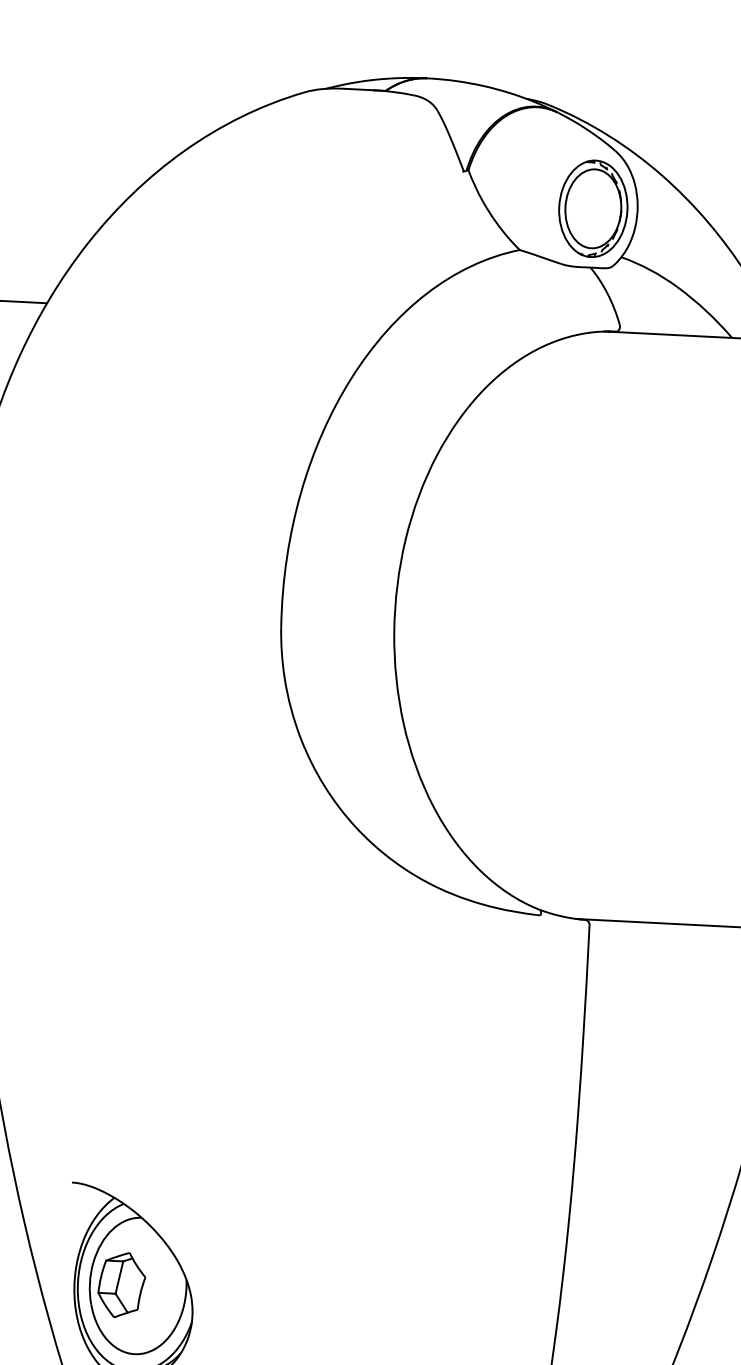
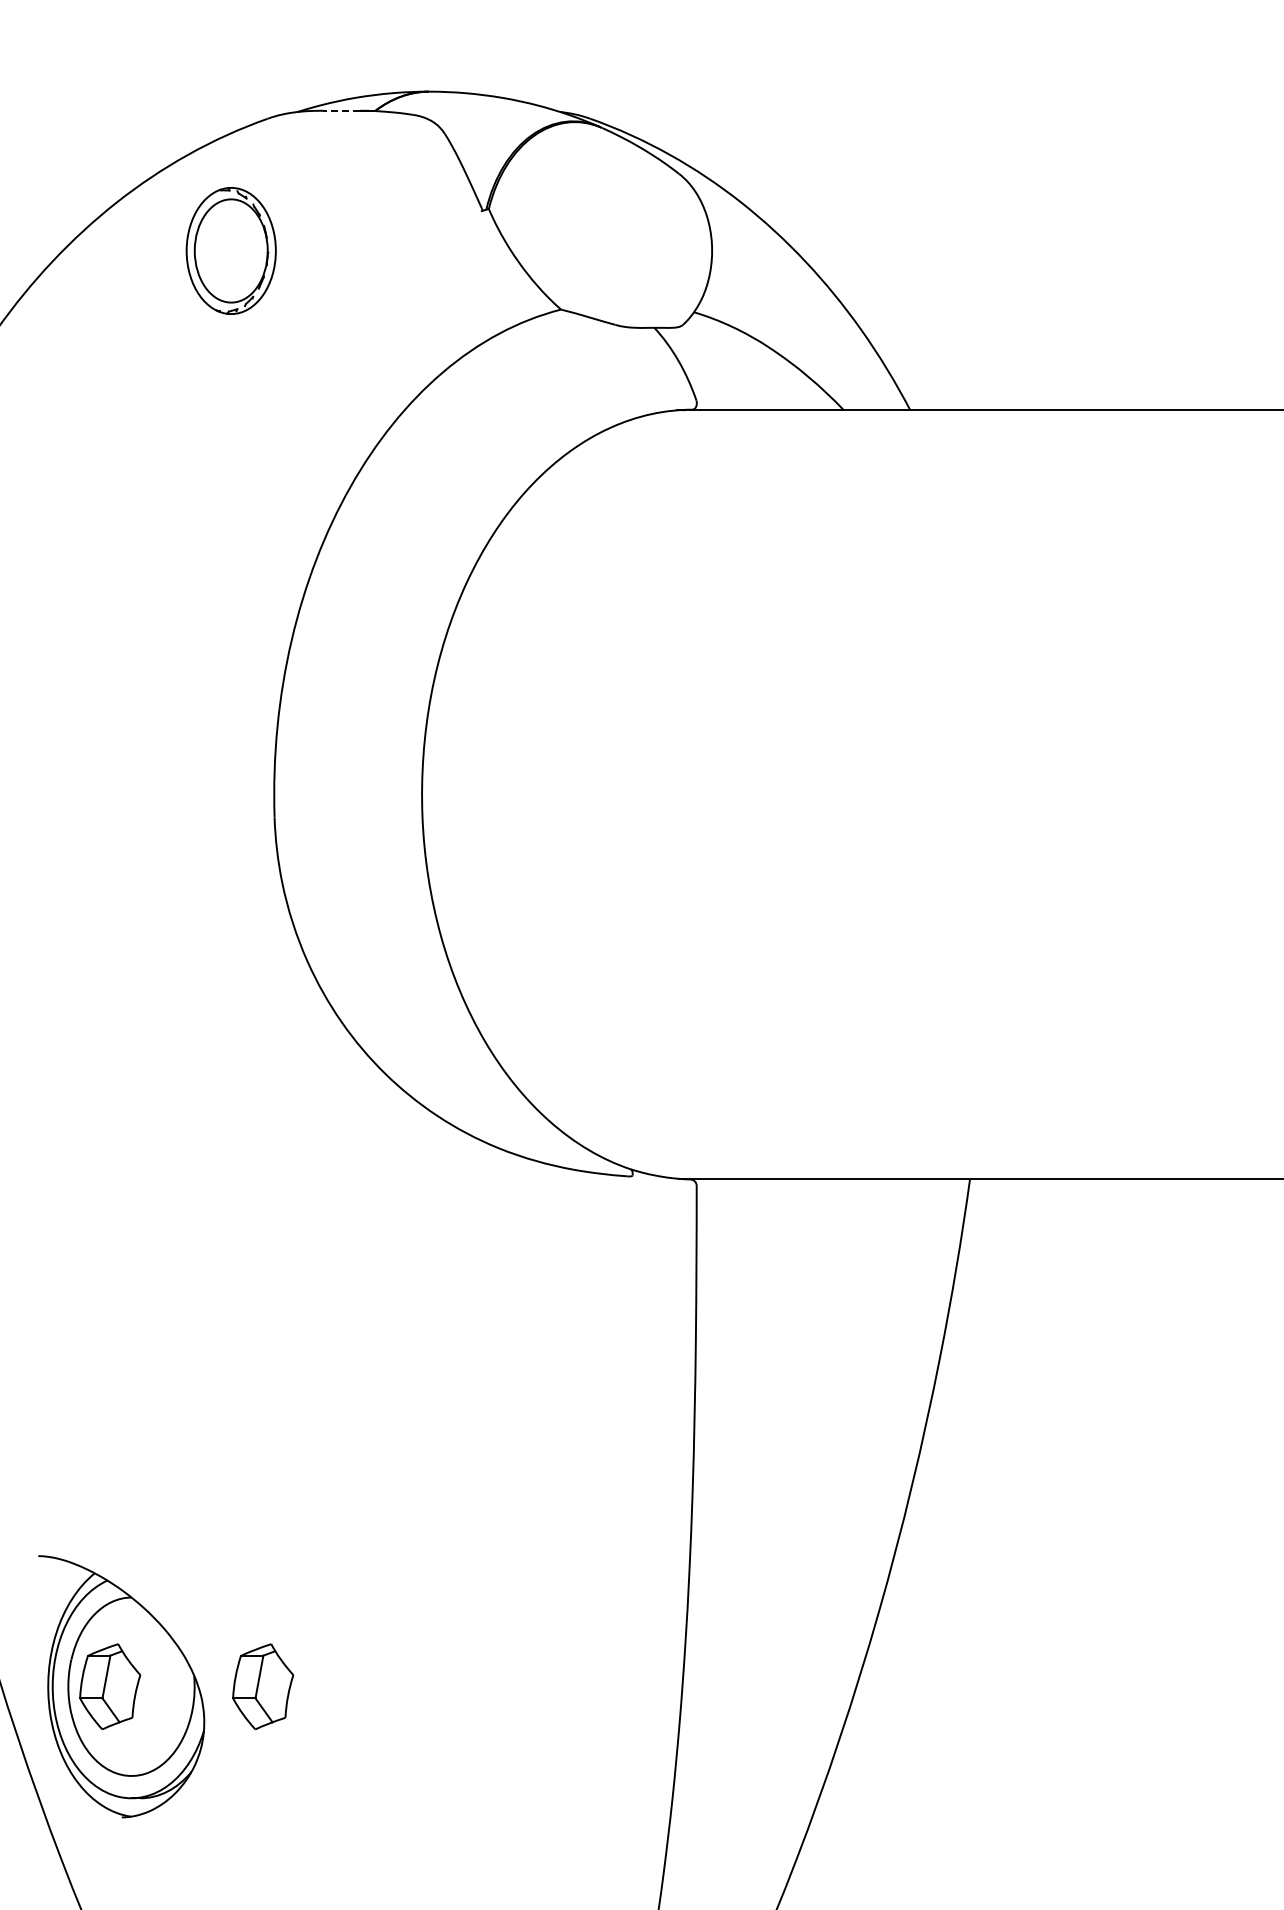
line: (359, 89) -> (341, 110), solid -> dashed
part: (592, 208) -> (230, 250), moved
part: (239, 1290) -> (263, 1686), added

